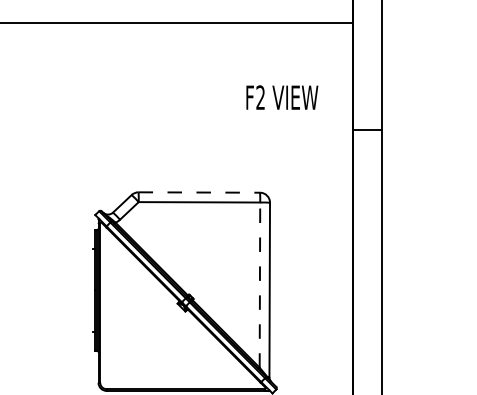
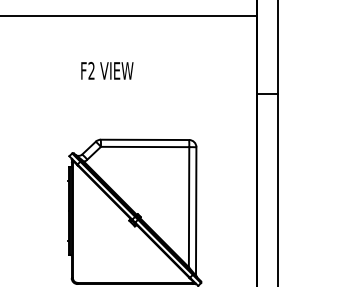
text: (282, 97) -> (107, 70), moved
line: (199, 191) -> (145, 139), dashed -> solid
line: (260, 284) -> (189, 206), dashed -> solid

